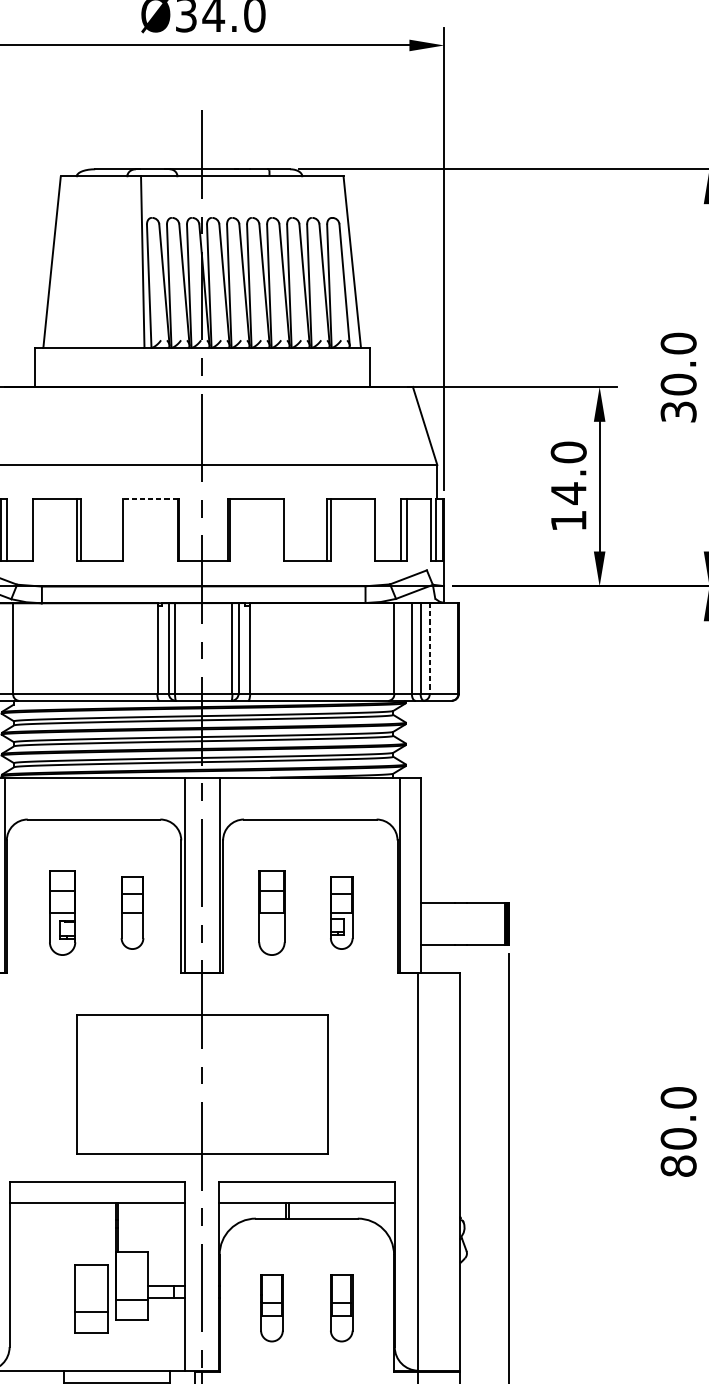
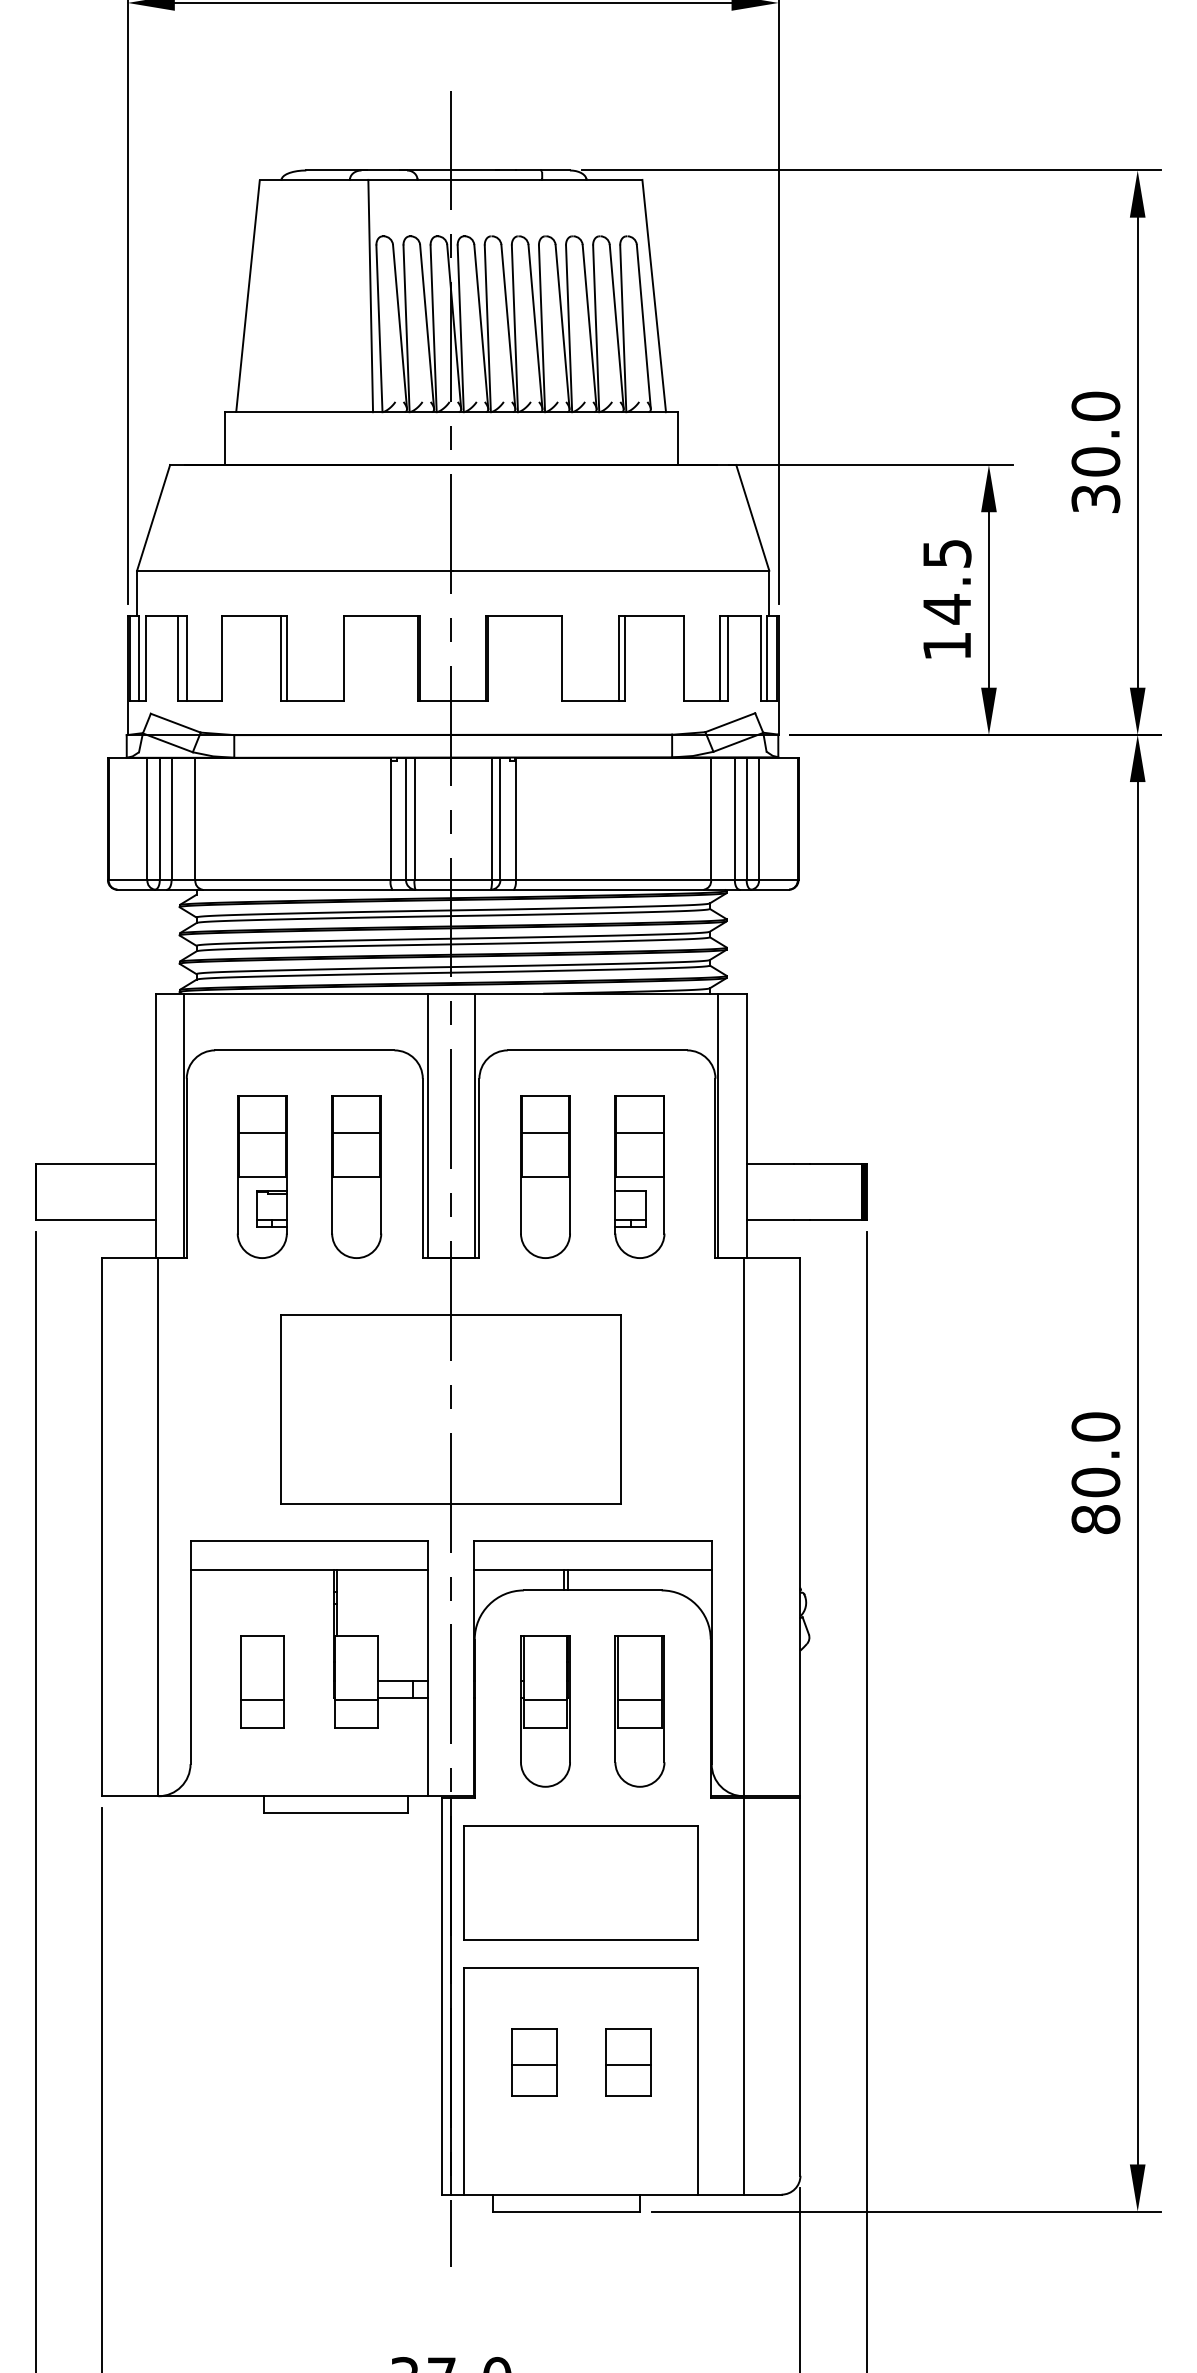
text: (568, 452) -> (946, 553), 14.0 -> 14.5
line: (150, 498) -> (381, 616), dashed -> solid
line: (430, 648) -> (759, 819), dashed -> solid
part: (62, 912) -> (261, 1176), size x1.43
part: (132, 912) -> (356, 1176), size x1.67
part: (271, 912) -> (545, 1176), size x1.43
part: (341, 912) -> (639, 1176), size x1.67
part: (91, 1298) -> (262, 1681), moved
part: (271, 1308) -> (545, 1711), size x1.67
part: (341, 1308) -> (639, 1711), size x1.67

